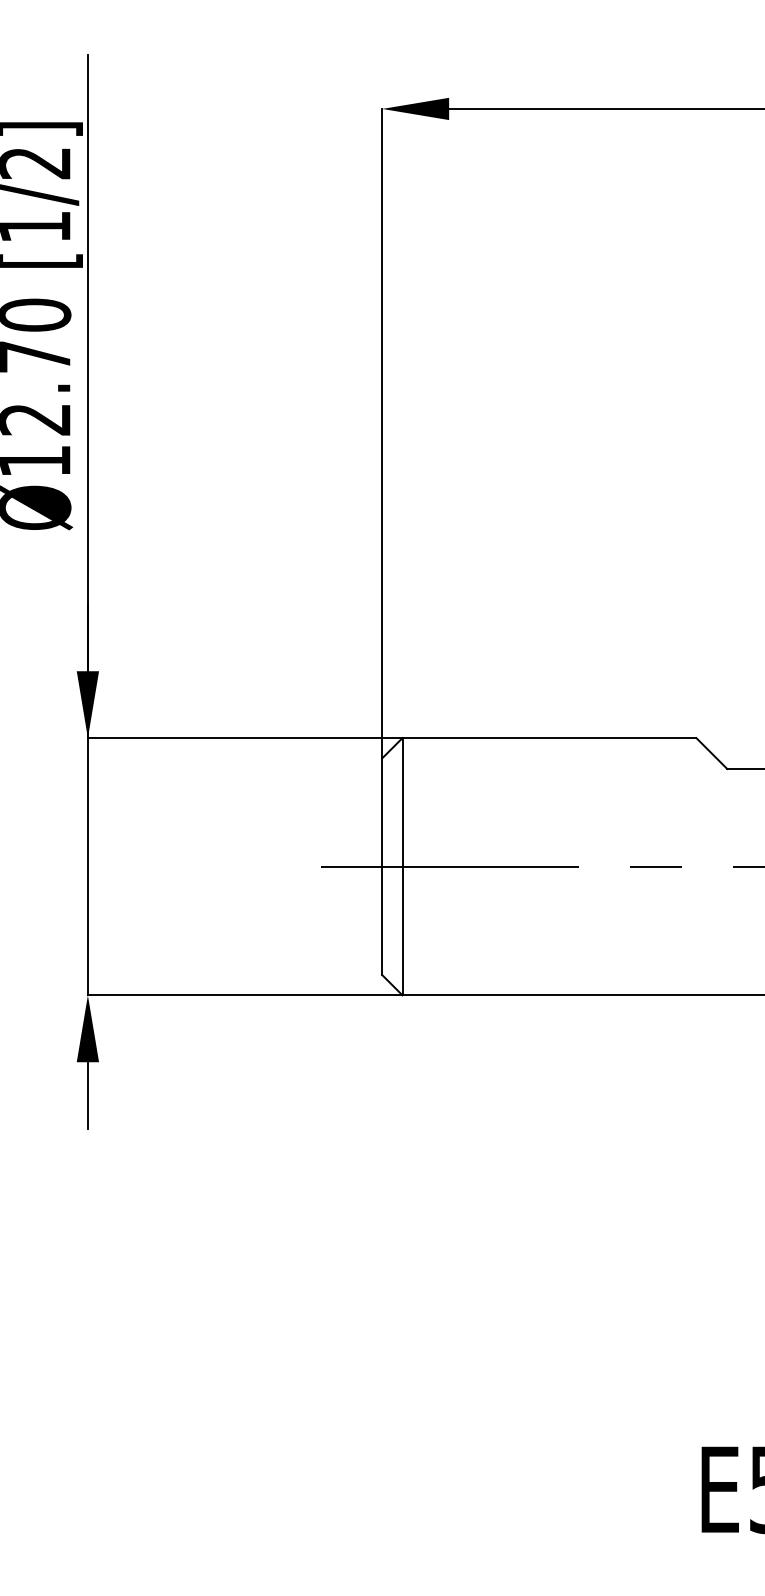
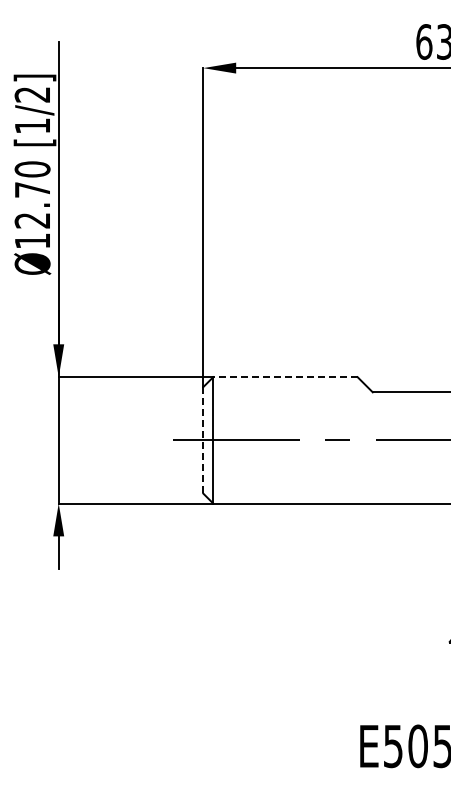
line: (547, 738) -> (284, 377), solid -> dashed
line: (382, 867) -> (203, 440), solid -> dashed

